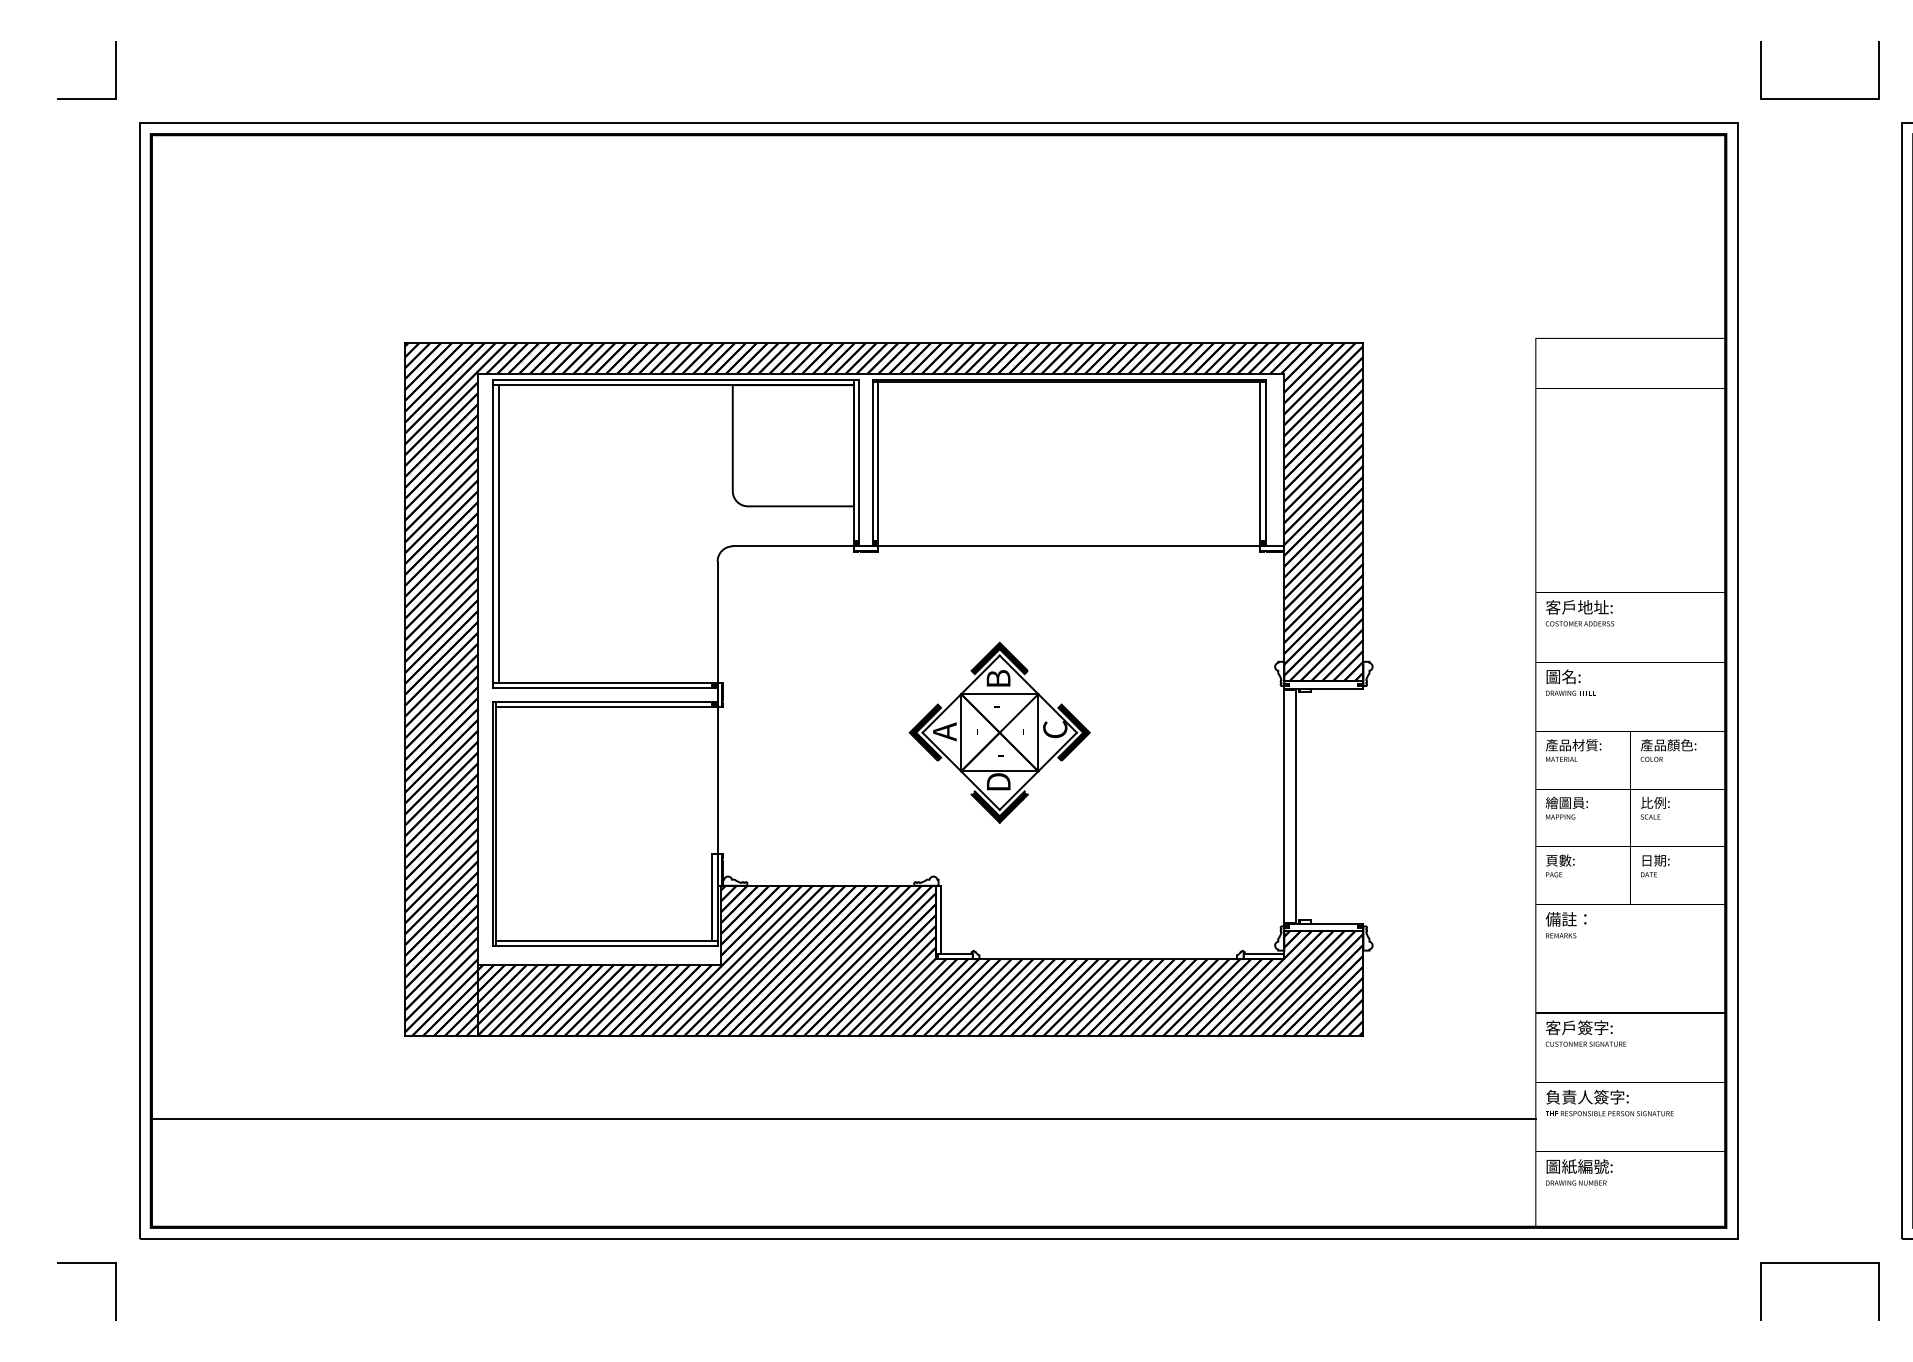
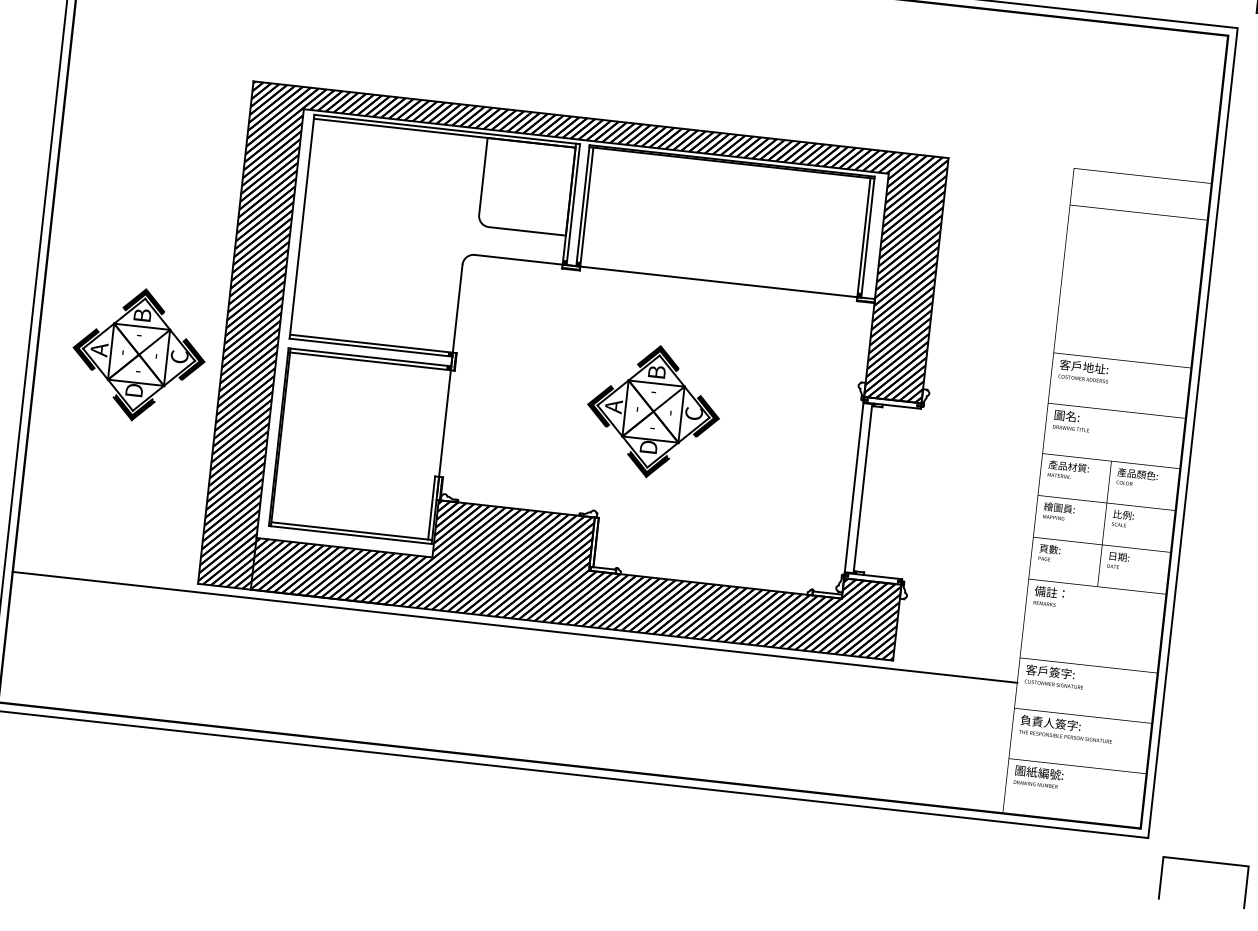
line: (498, 533) -> (305, 226), removed
part: (290, 732) -> (138, 354), added
line: (843, 1119) -> (514, 627), moved

